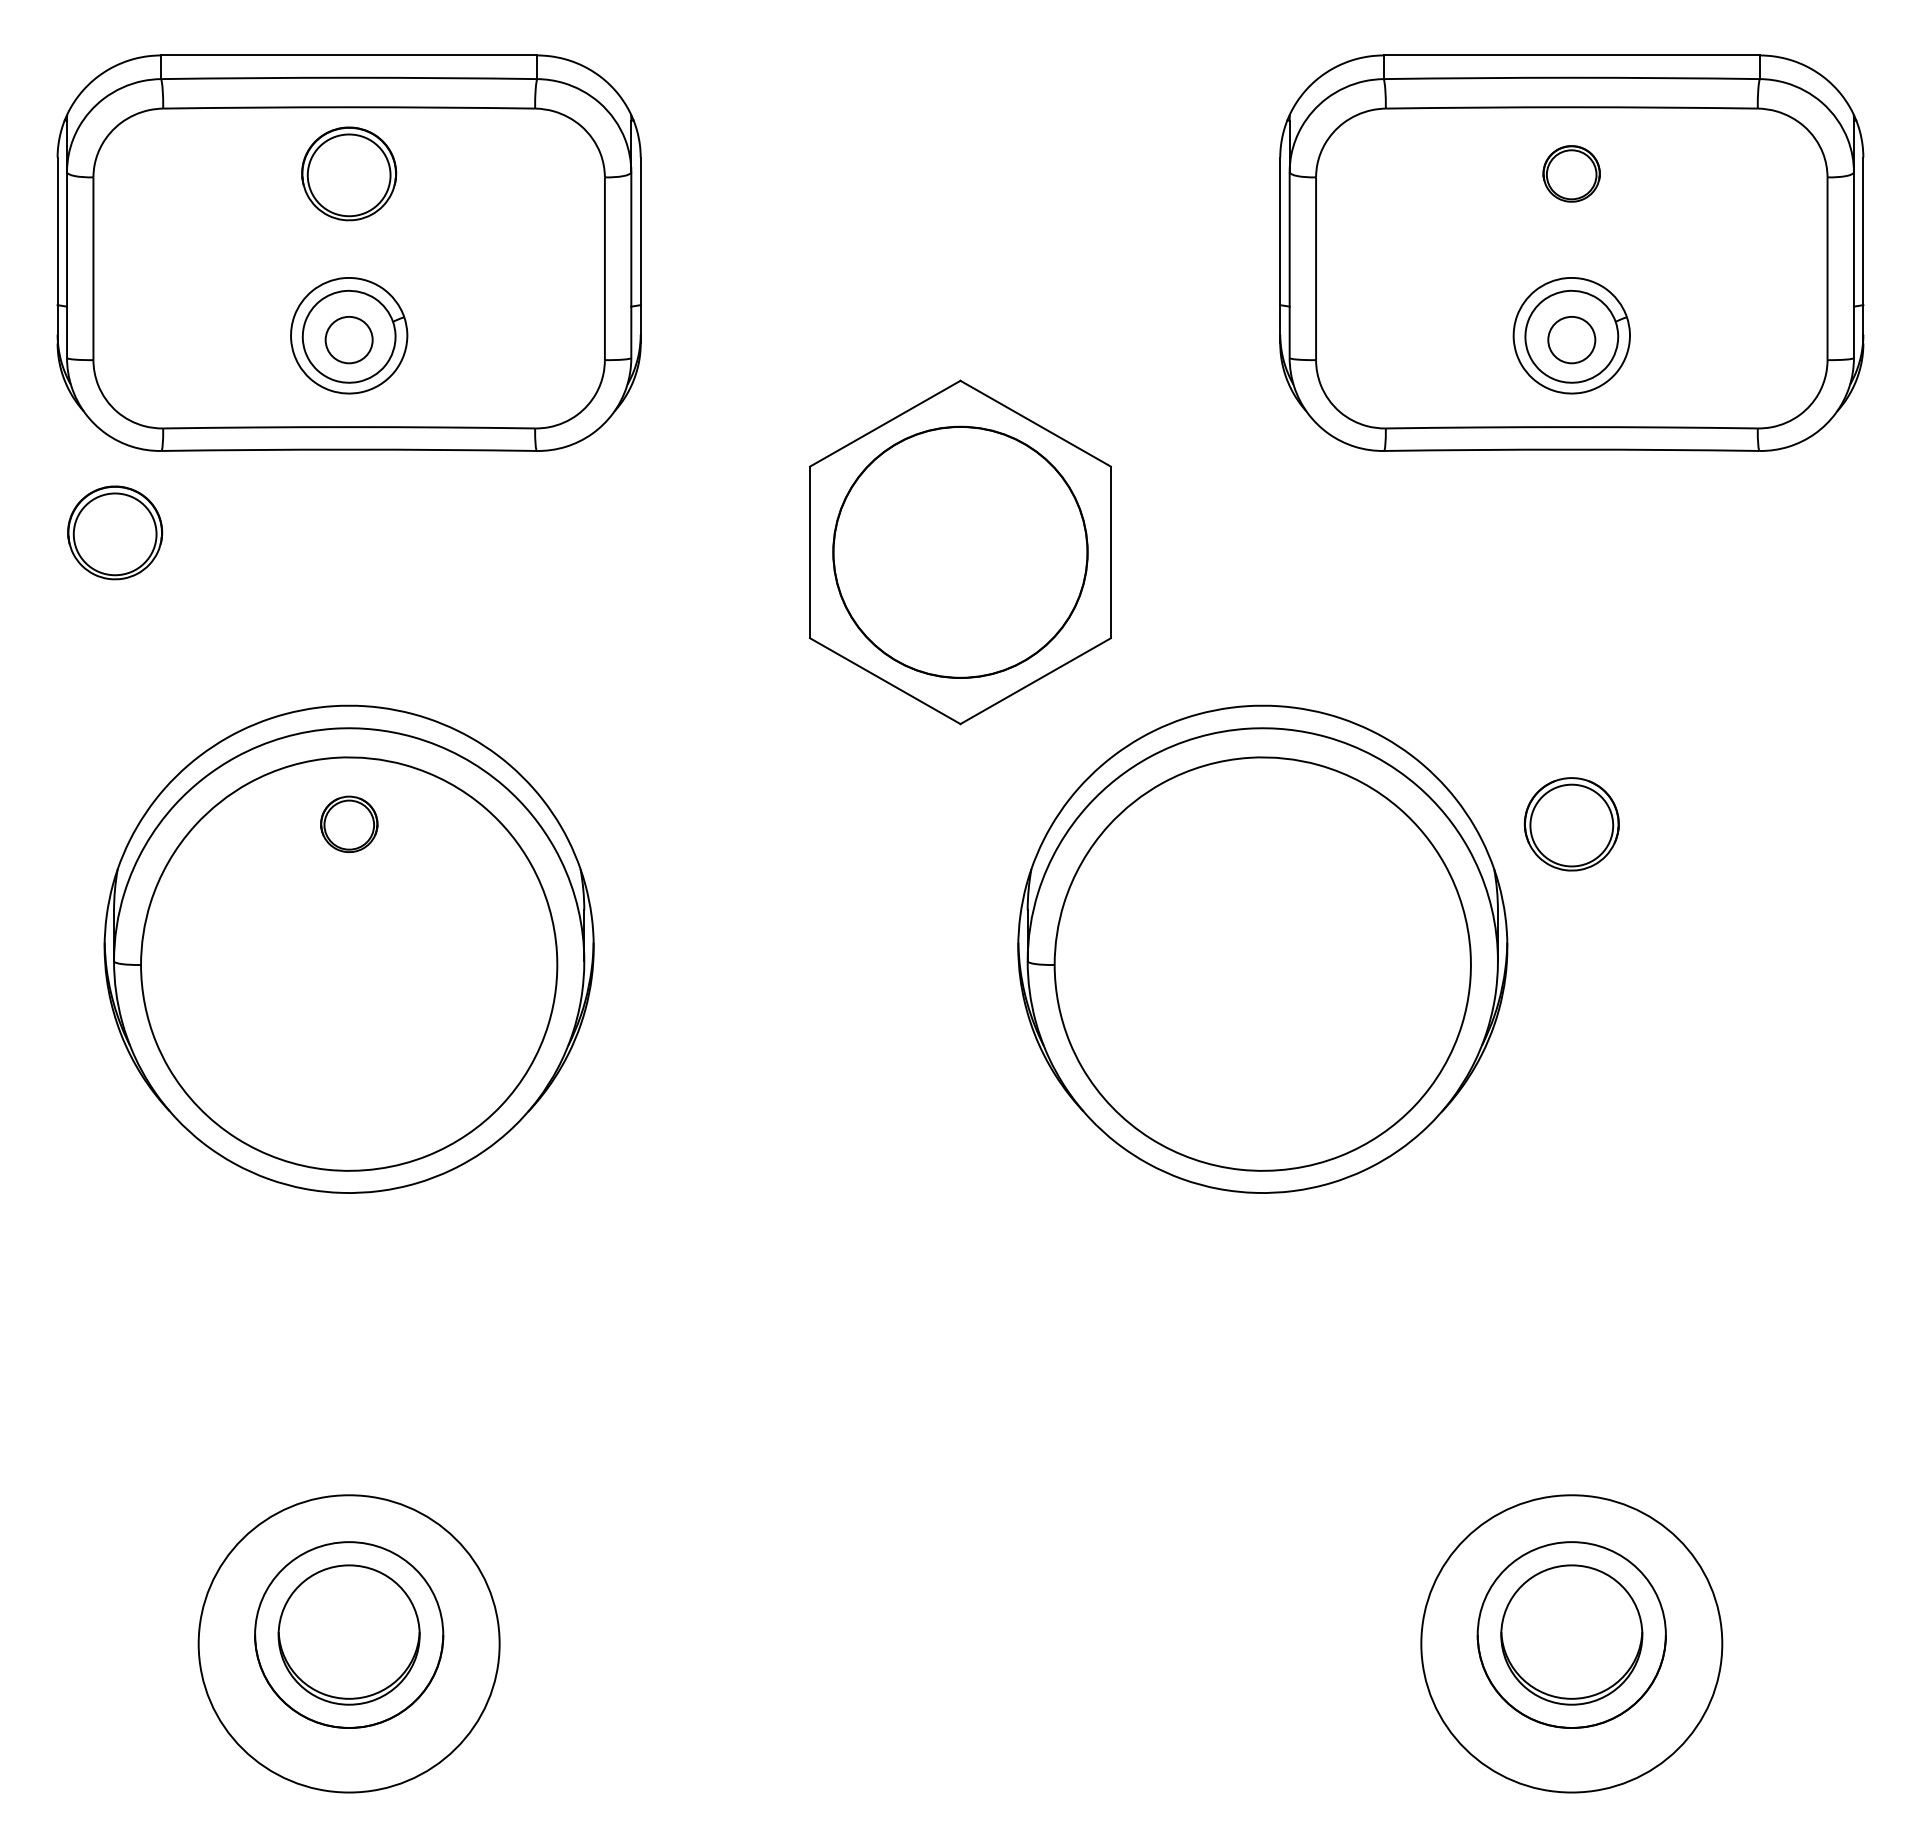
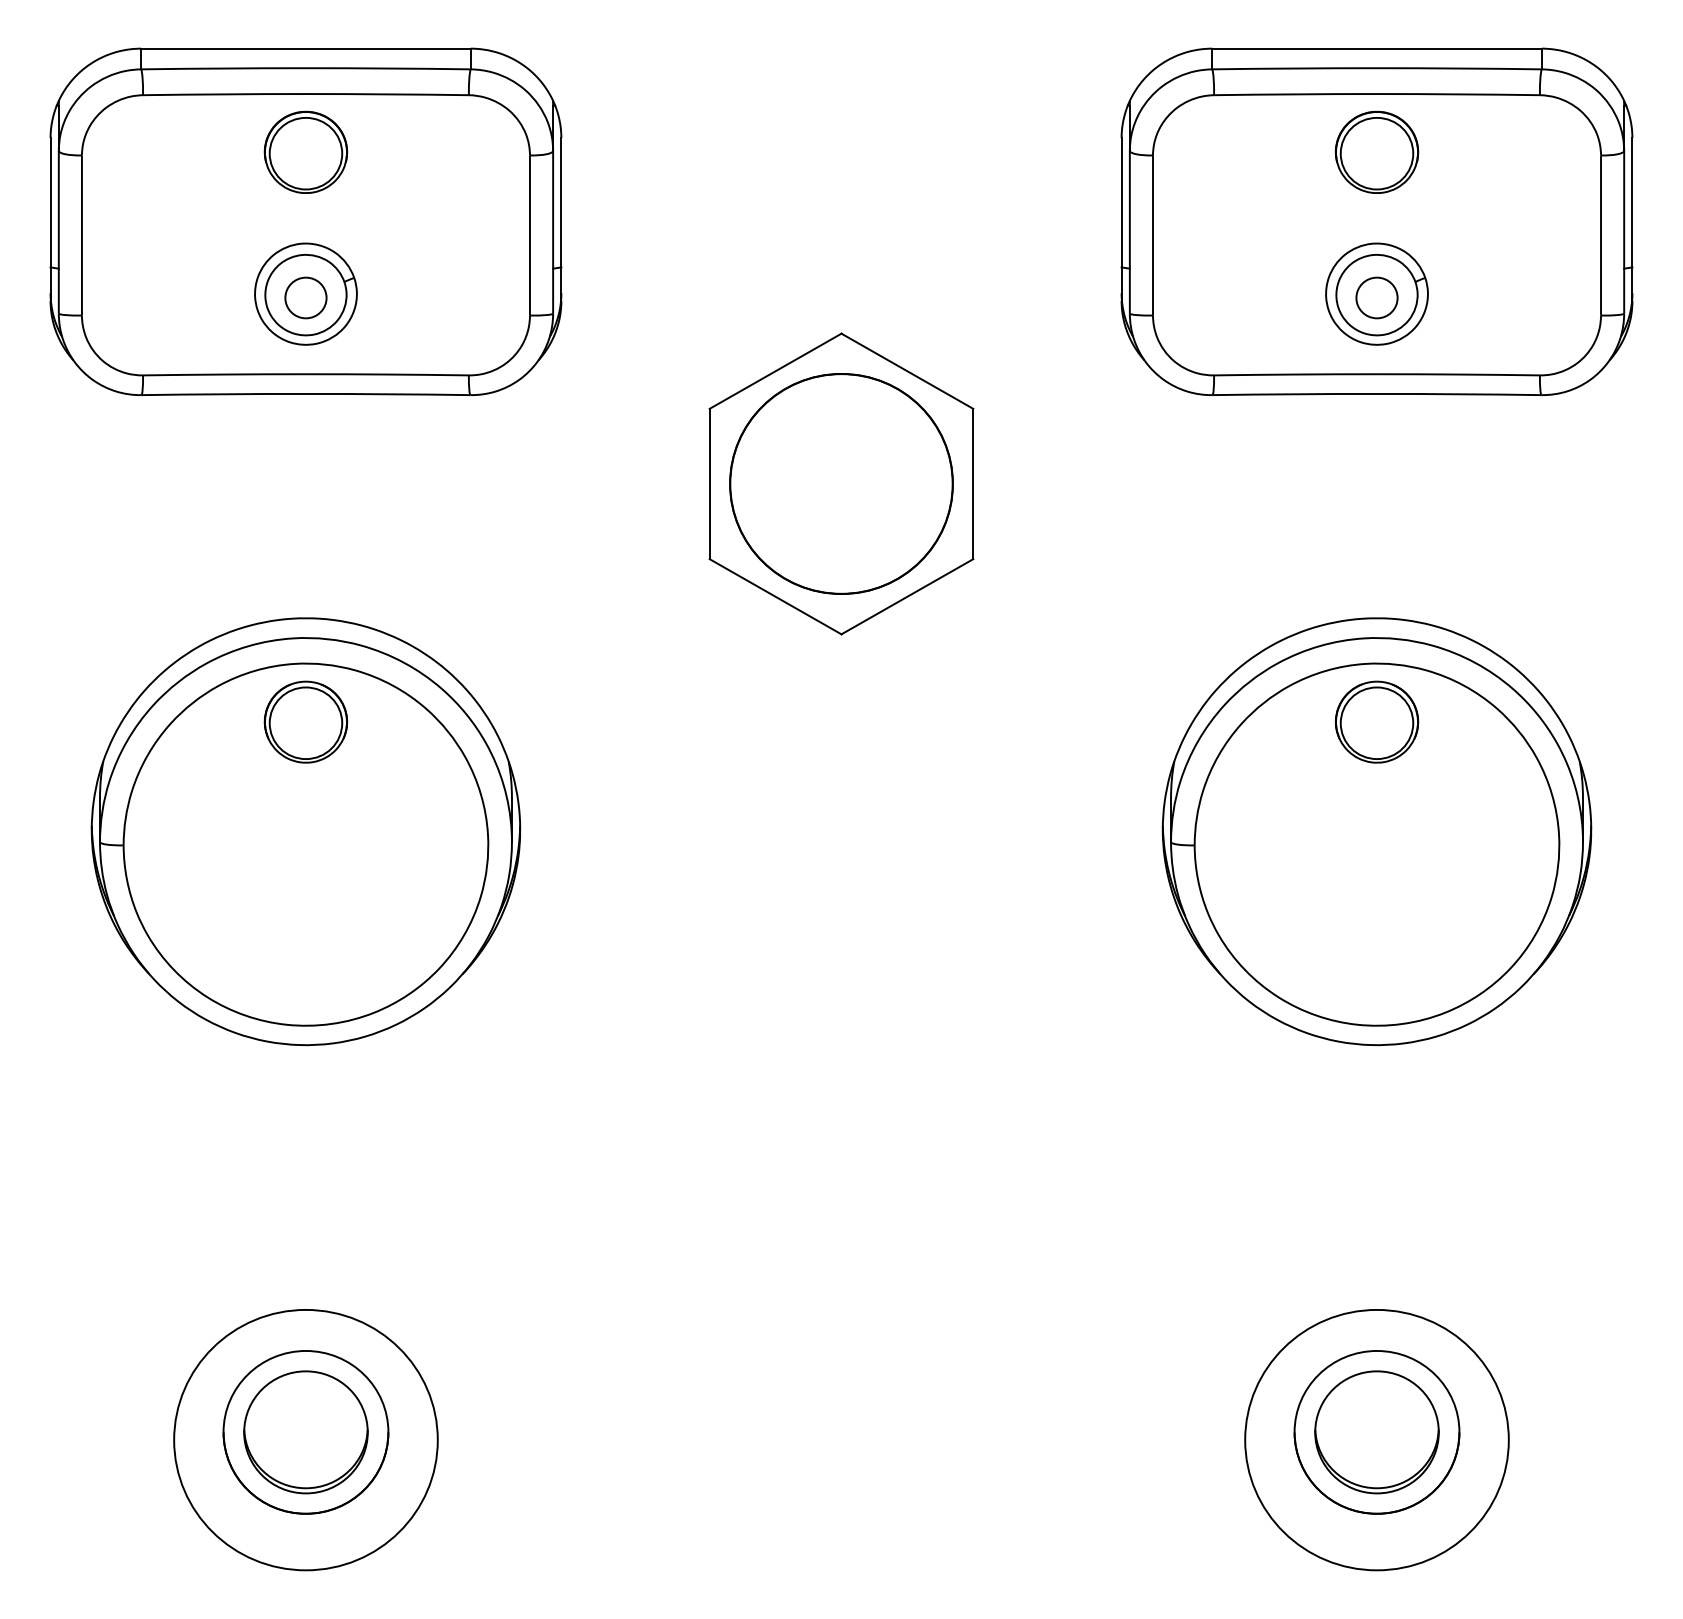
part: (1571, 173) -> (1376, 152), size x1.67
part: (115, 532) -> (101, 466), removed
part: (349, 824) -> (306, 722), size x1.67
part: (1262, 948) -> (1376, 830), moved

